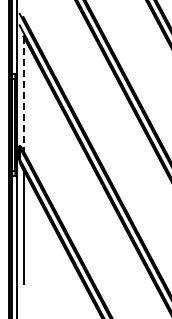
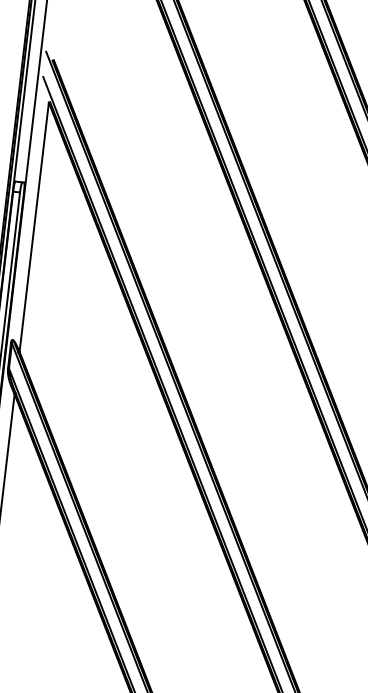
line: (23, 94) -> (33, 228), dashed -> solid

